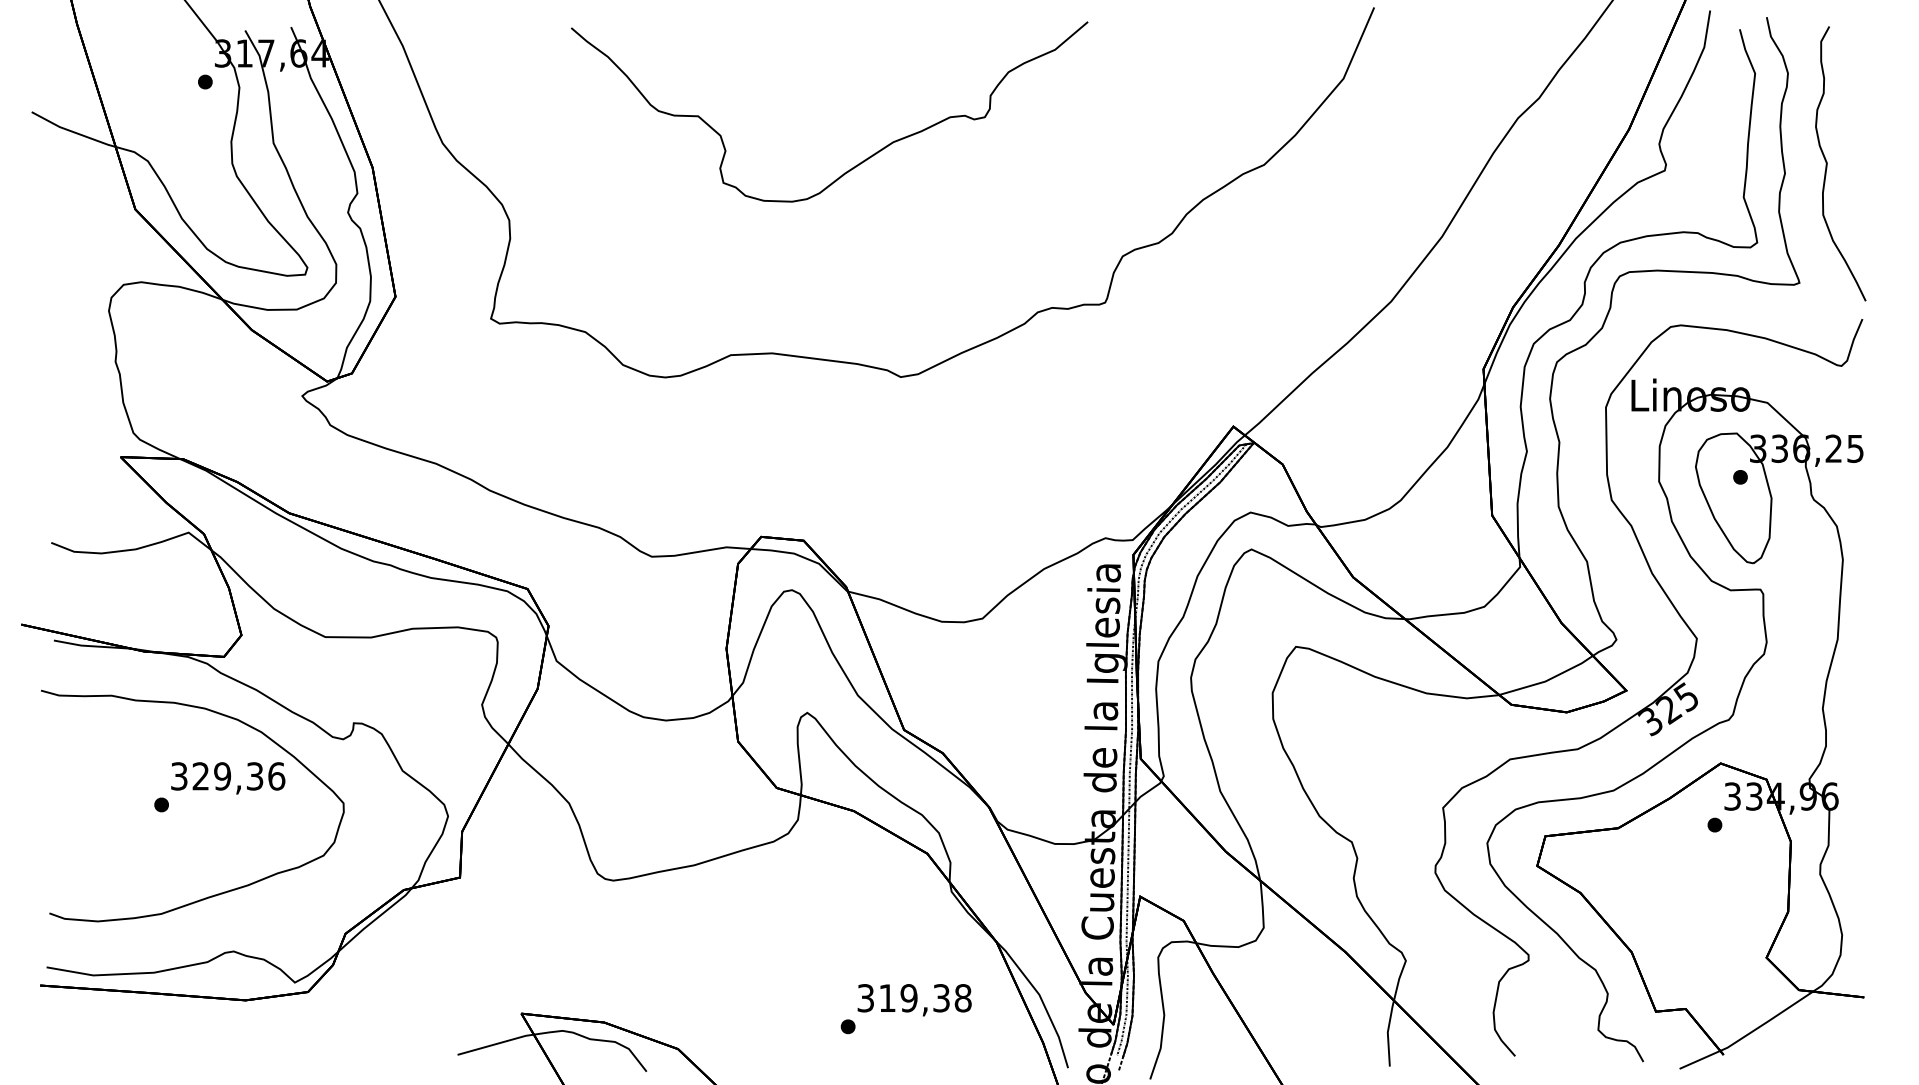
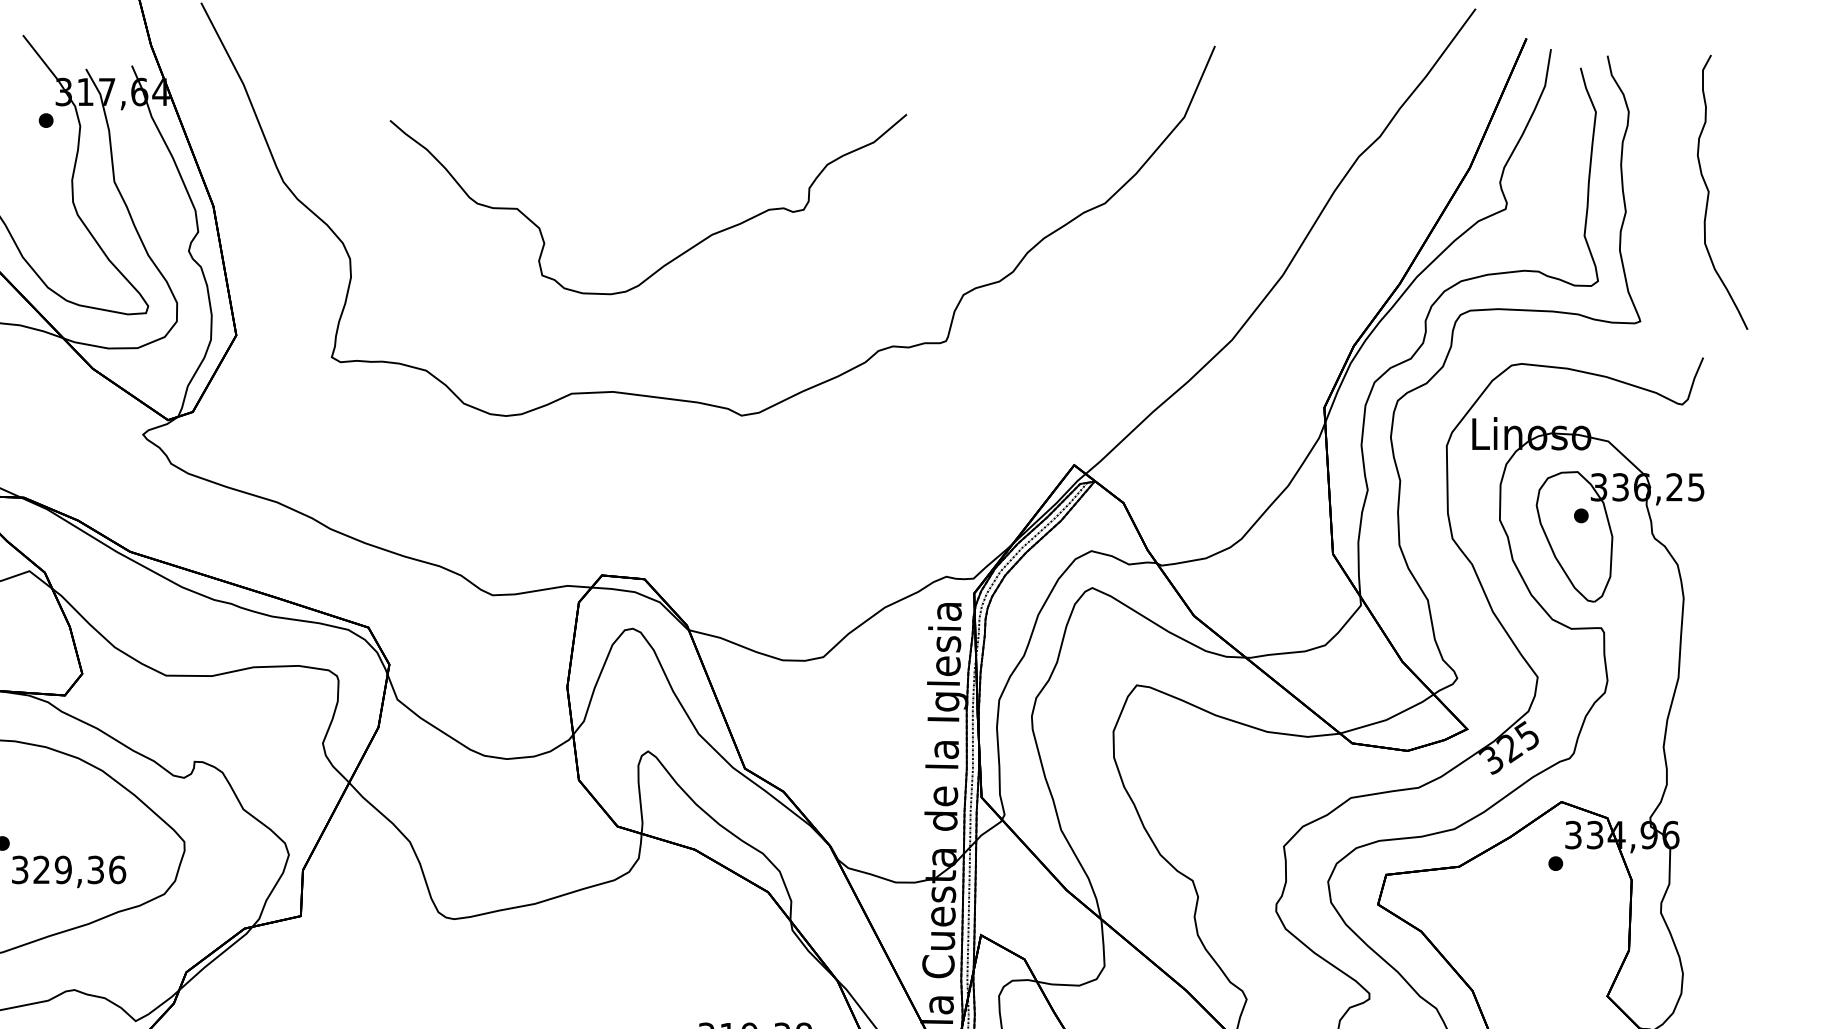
part: (861, 161) -> (680, 254), moved
curve: (1827, 163) -> (1709, 192), moved
text: (228, 778) -> (69, 872), moved

